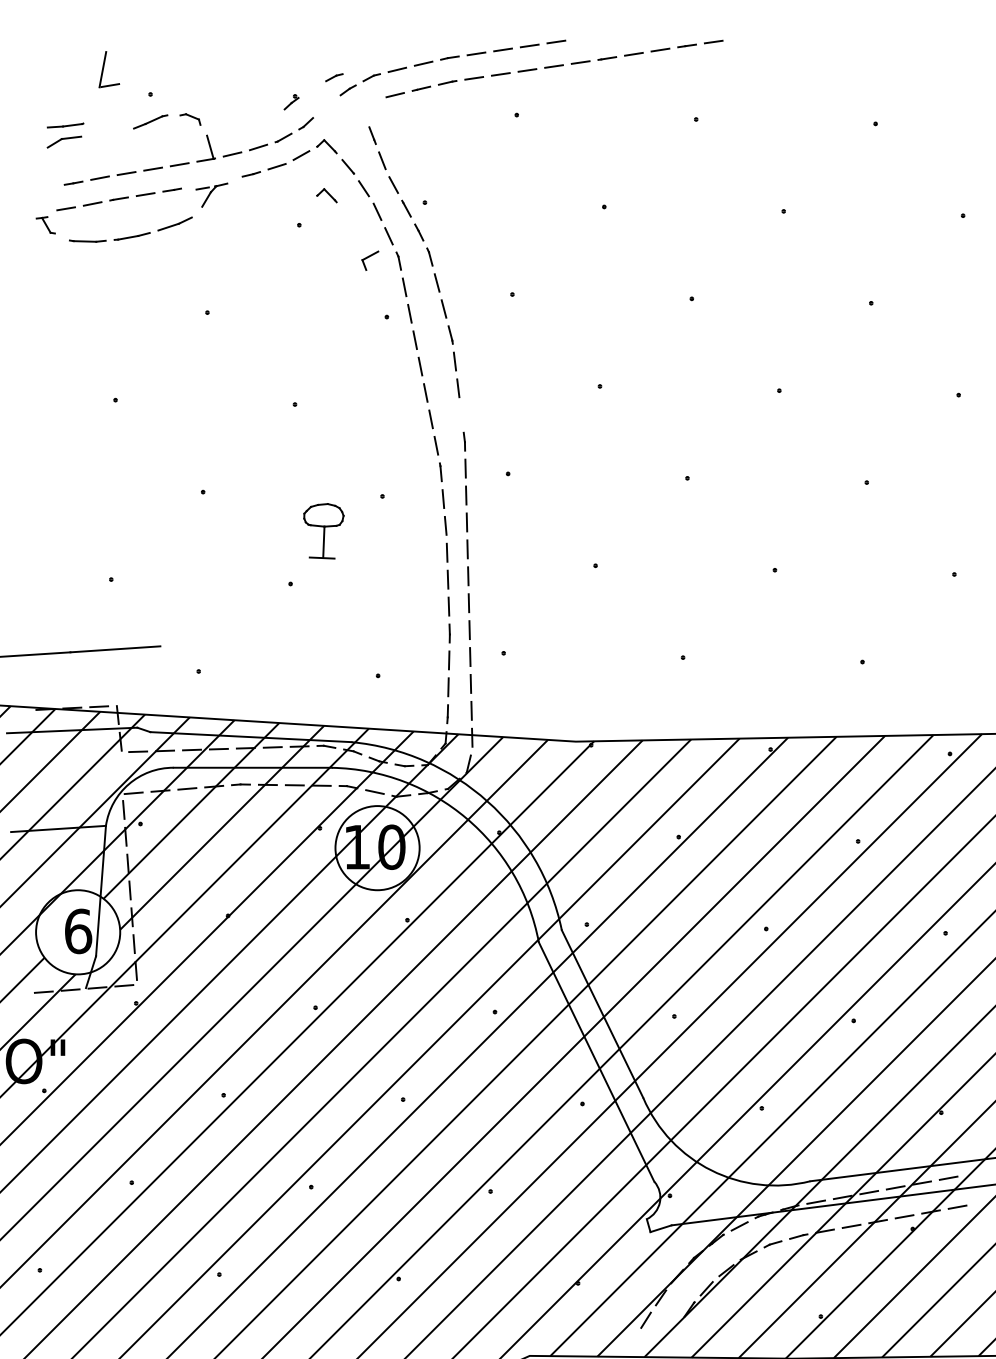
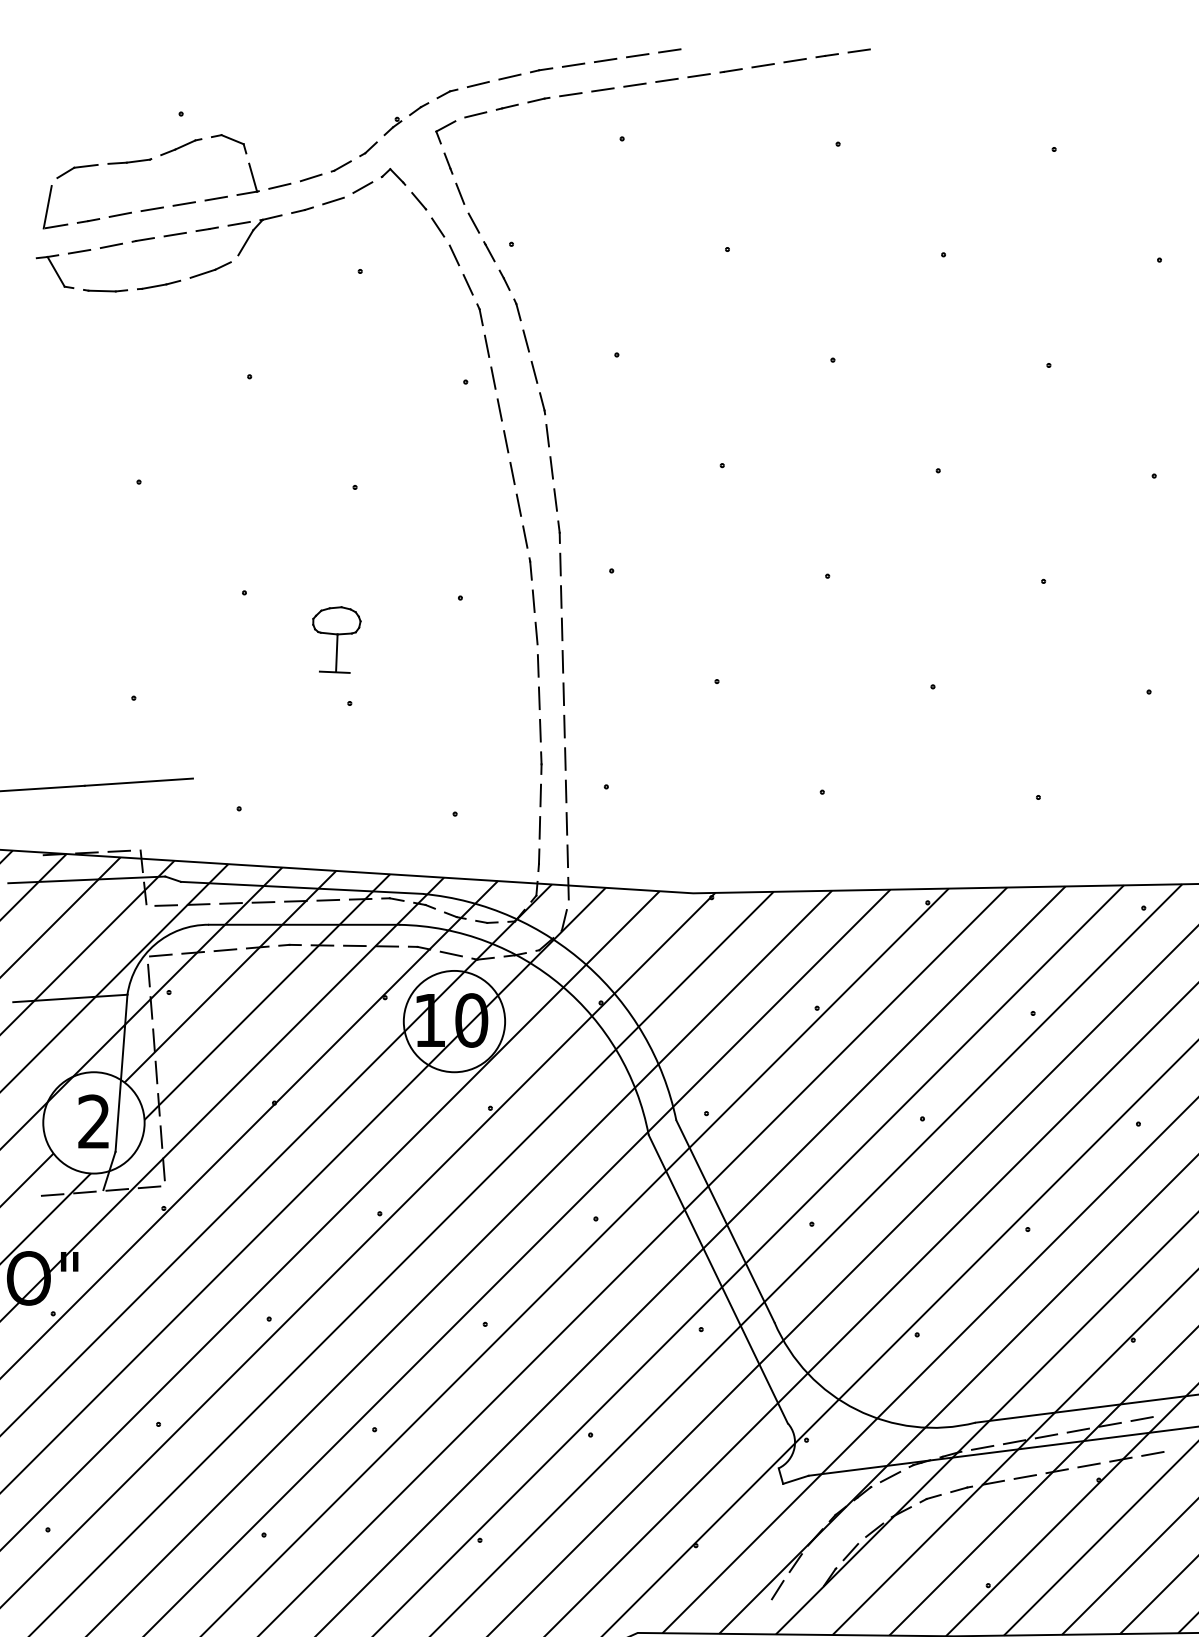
part: (104, 67) -> (49, 204), moved
part: (334, 77) -> (402, 93), removed
part: (291, 102) -> (392, 126), moved
part: (190, 119) -> (229, 144), size x1.43
line: (65, 125) -> (129, 161), moved
part: (211, 195) -> (254, 235), size x1.43
part: (326, 195) -> (393, 235), removed
part: (45, 225) -> (54, 271), size x1.67
part: (370, 260) -> (445, 132), moved
line: (461, 414) -> (555, 499), added
part: (323, 530) -> (336, 639), moved
text: (78, 931) -> (94, 1121), 6 -> 2

